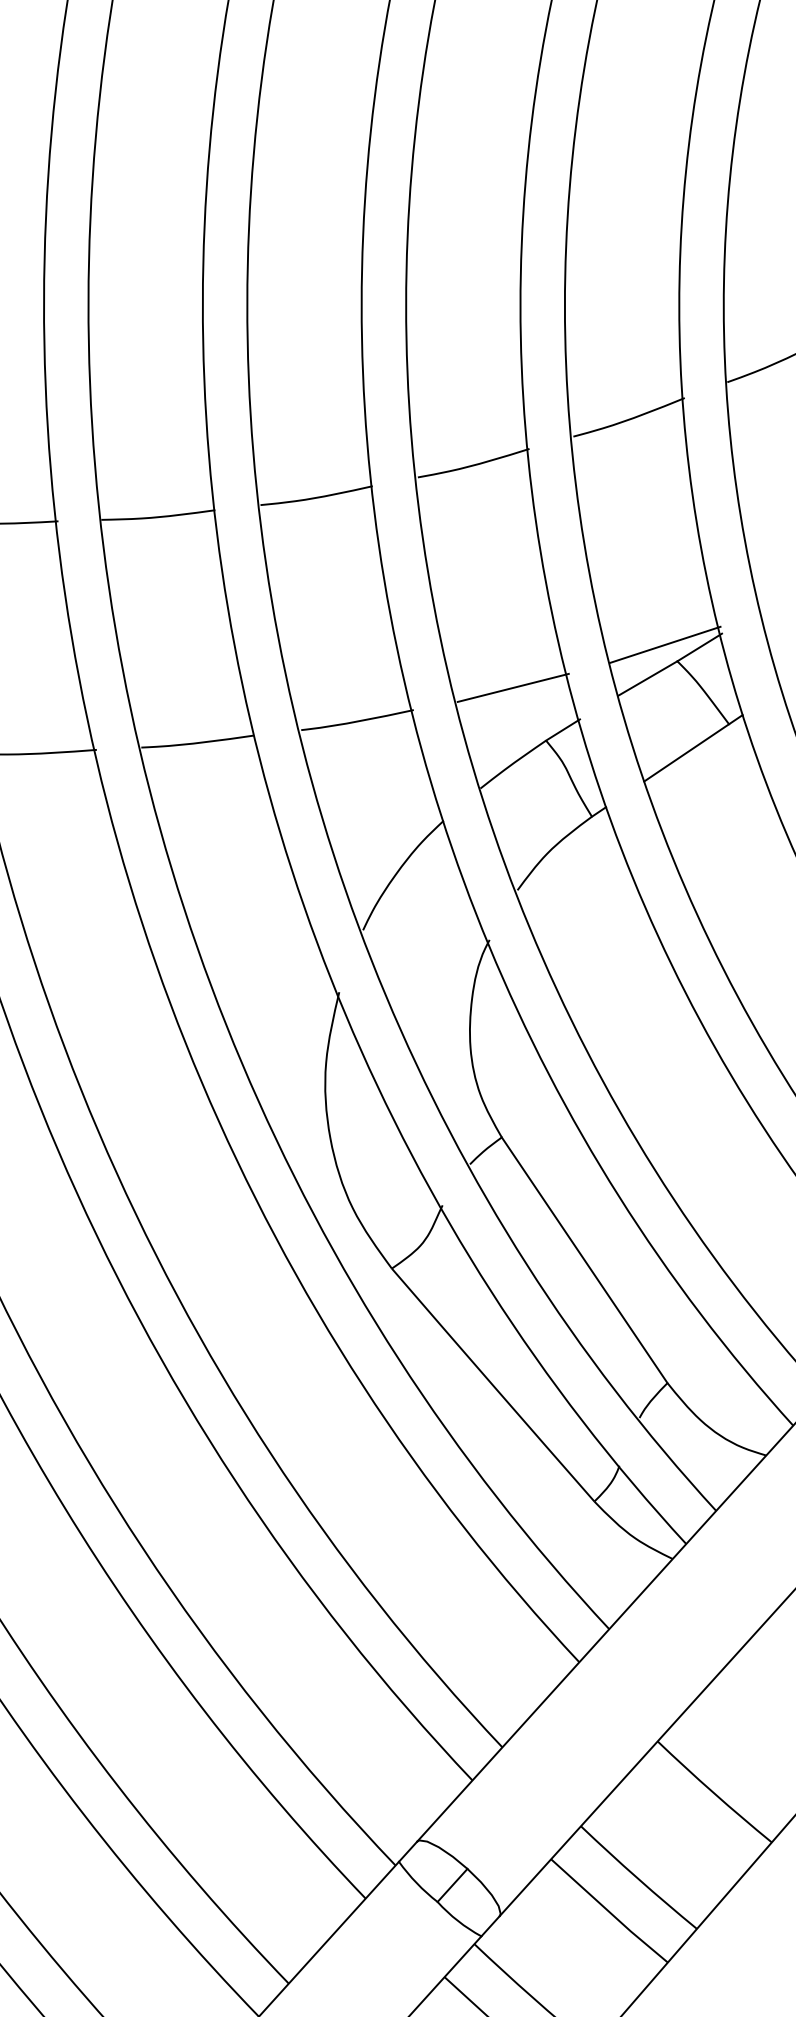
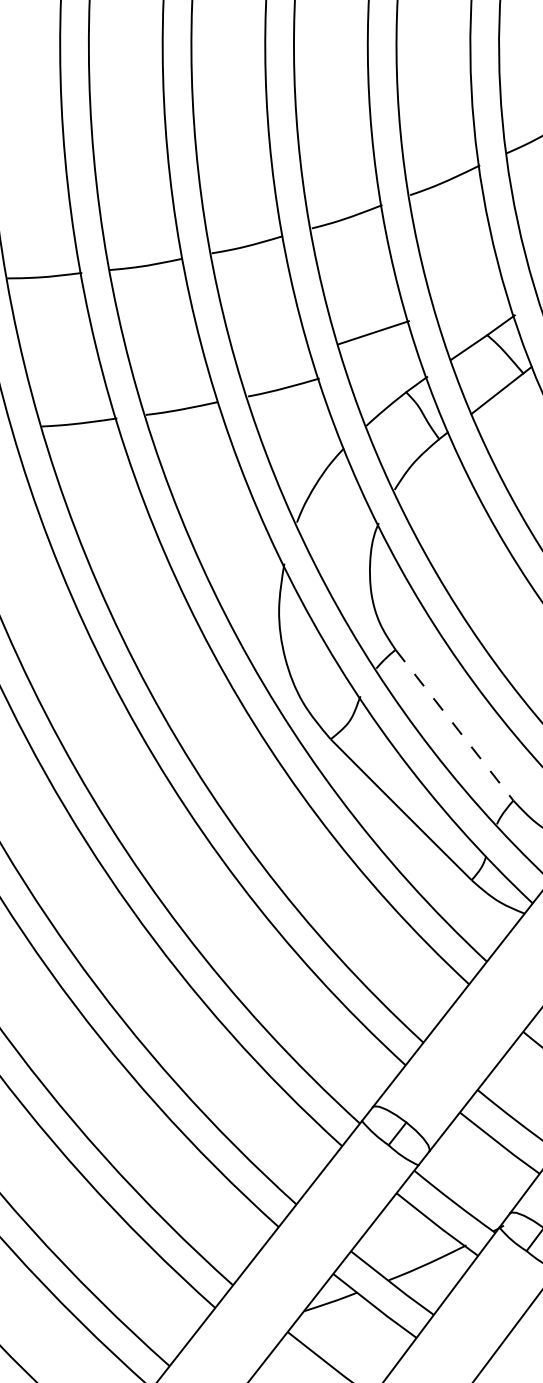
line: (664, 645) -> (478, 325), removed
line: (512, 687) -> (373, 332), moved
line: (584, 1260) -> (454, 725), solid -> dashed

